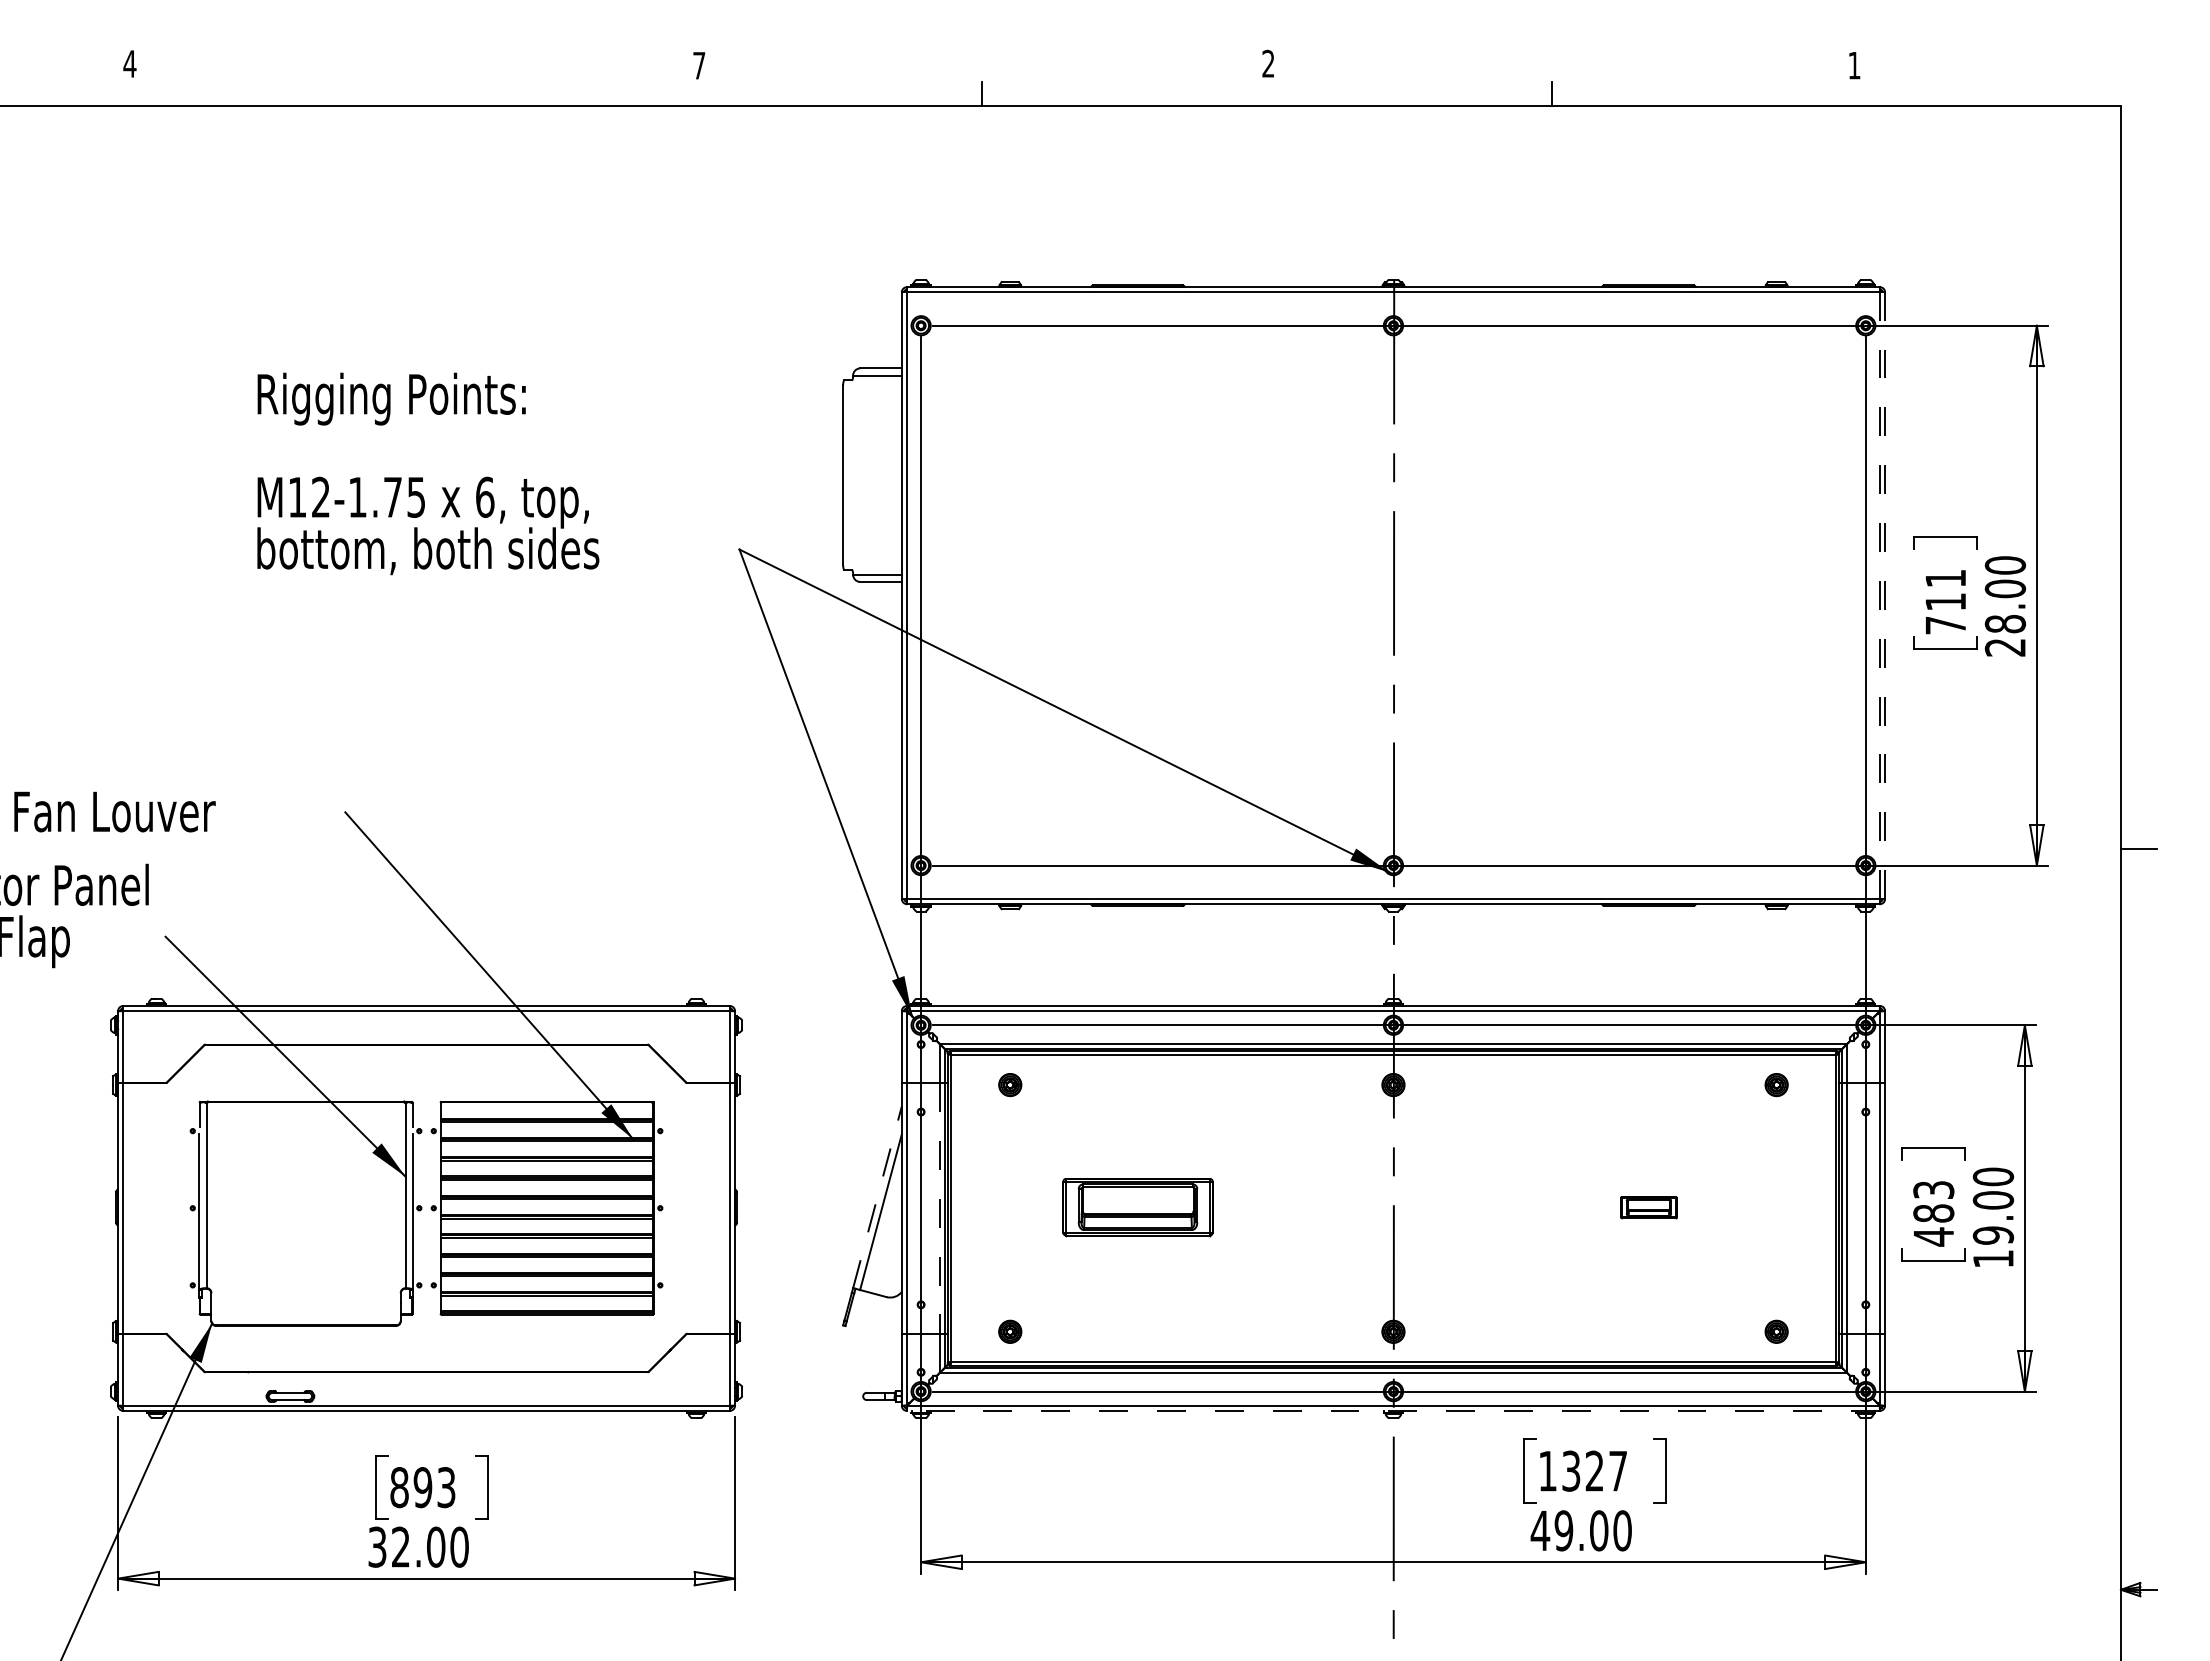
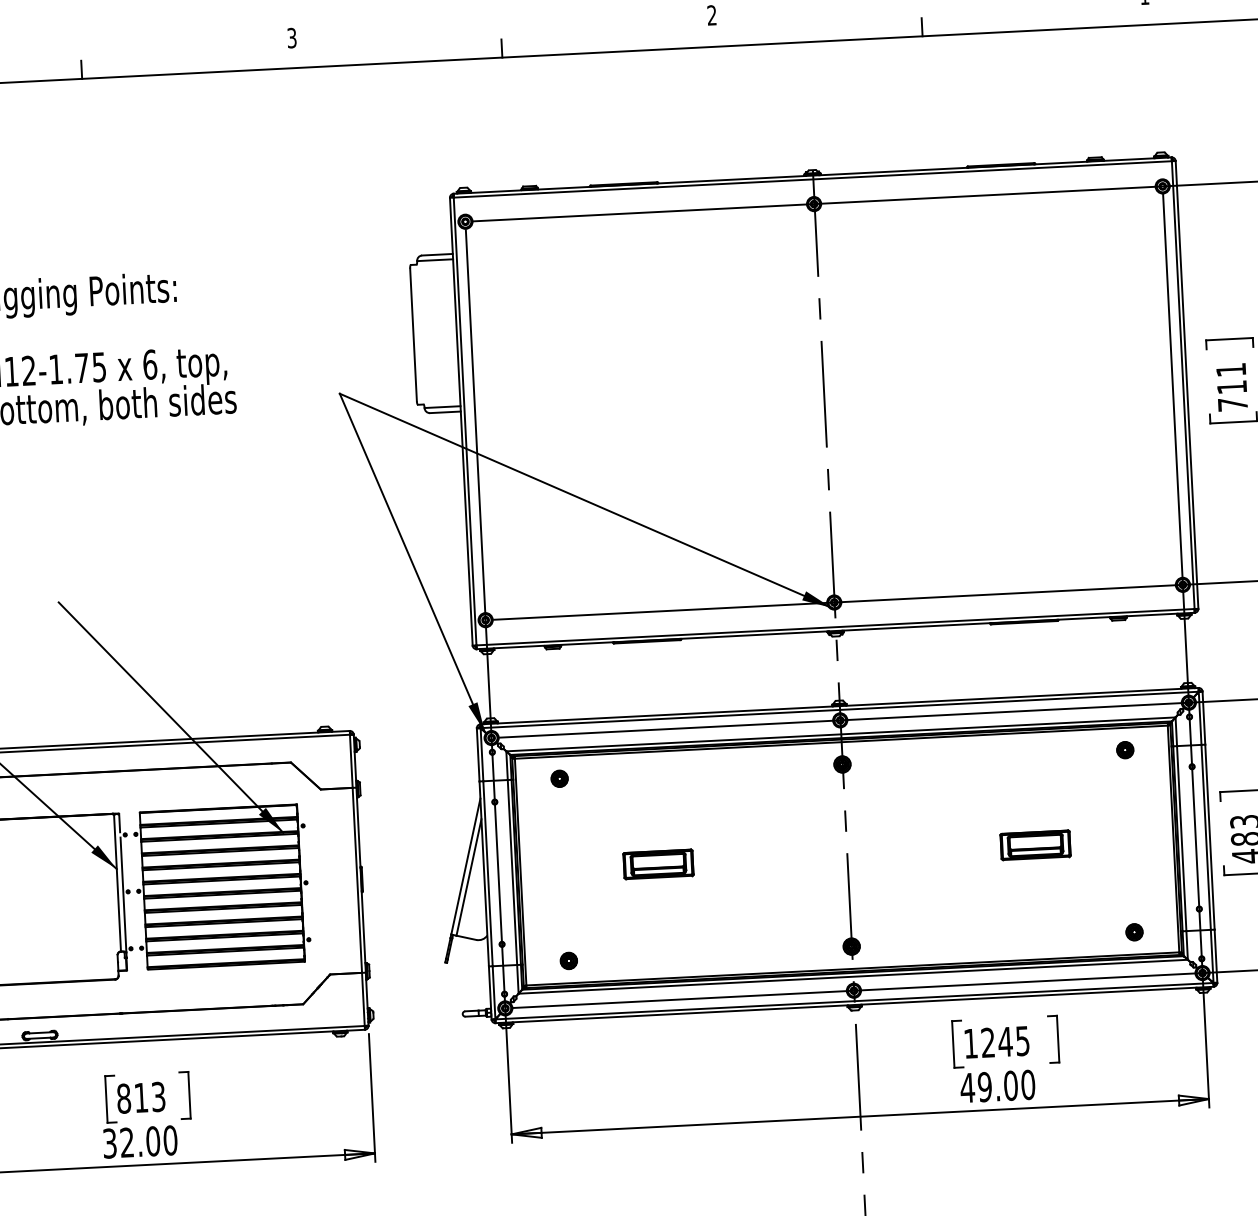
text: (699, 65) -> (292, 37), 7 -> 3
line: (412, 93) -> (81, 69), added
line: (1879, 595) -> (1182, 385), dashed -> solid
line: (1885, 595) -> (1187, 384), dashed -> solid
line: (877, 1196) -> (465, 866), dashed -> solid
part: (1137, 1207) -> (658, 864), size x0.62
part: (1648, 1207) -> (1035, 845), size x1.67
line: (940, 1208) -> (512, 872), dashed -> solid
line: (1393, 1410) -> (854, 1004), dashed -> solid
text: (1594, 1470) -> (1005, 1041), 1327 -> 1245
text: (422, 1487) -> (140, 1097), 893 -> 813

